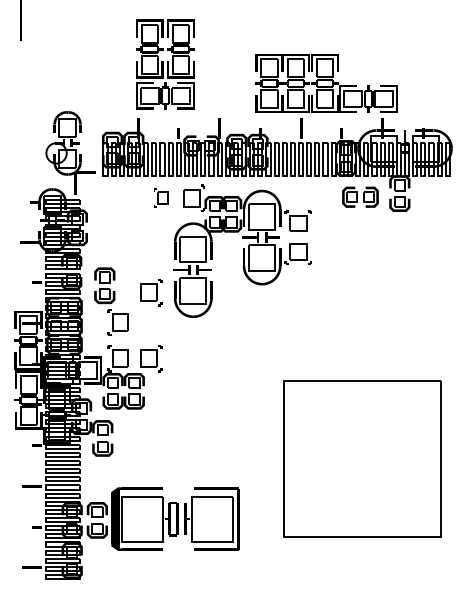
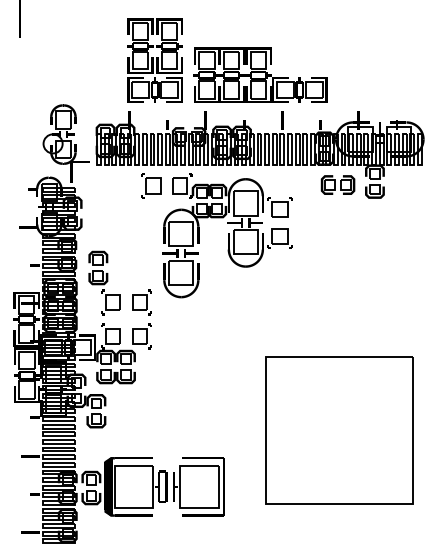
part: (326, 82) -> (260, 74), moved
part: (161, 197) -> (151, 185), size x1.43
part: (150, 292) -> (141, 302), moved

